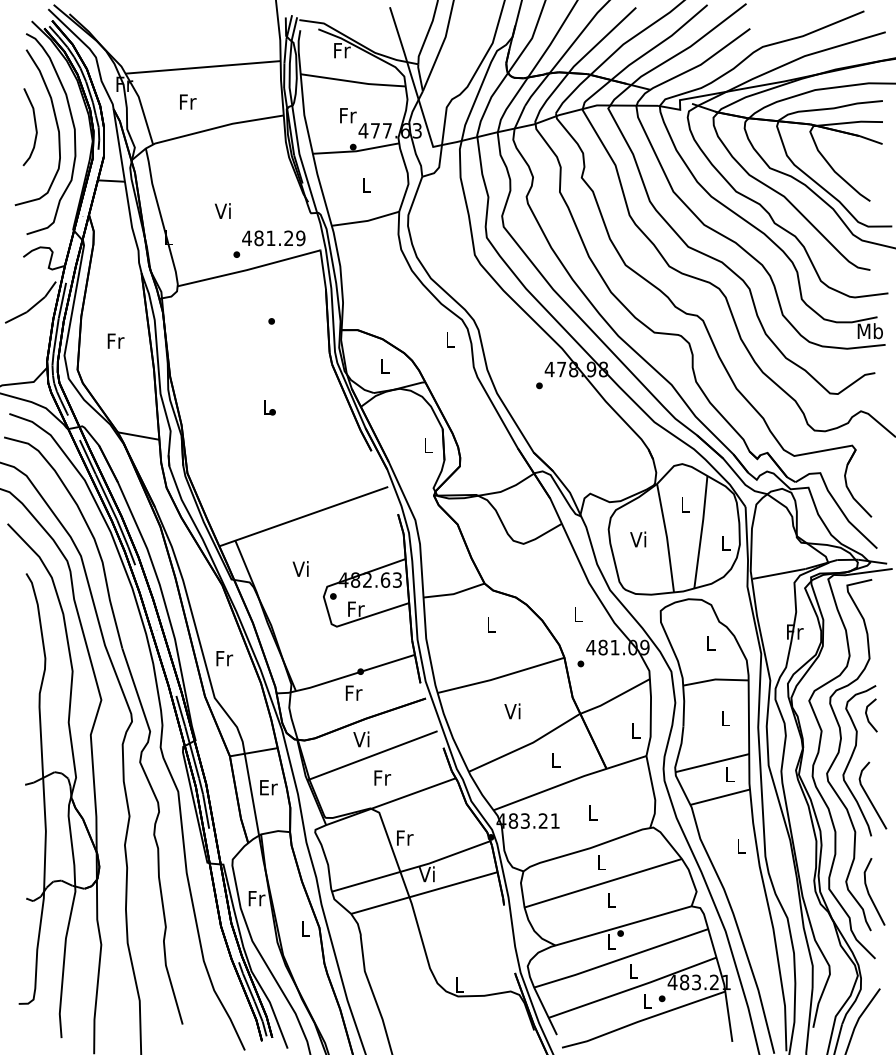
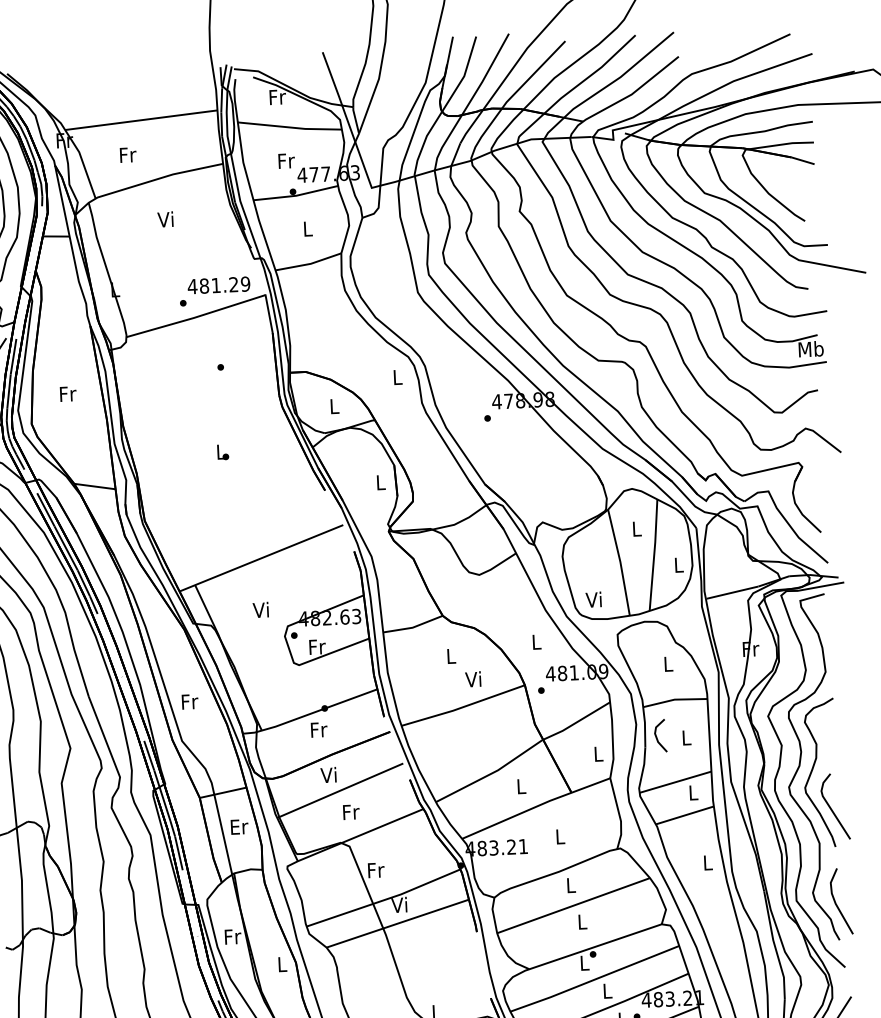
text: (222, 210) -> (165, 218), moved
text: (638, 539) -> (594, 599), moved
text: (512, 711) -> (473, 679), moved
line: (868, 717) -> (657, 737), moved

